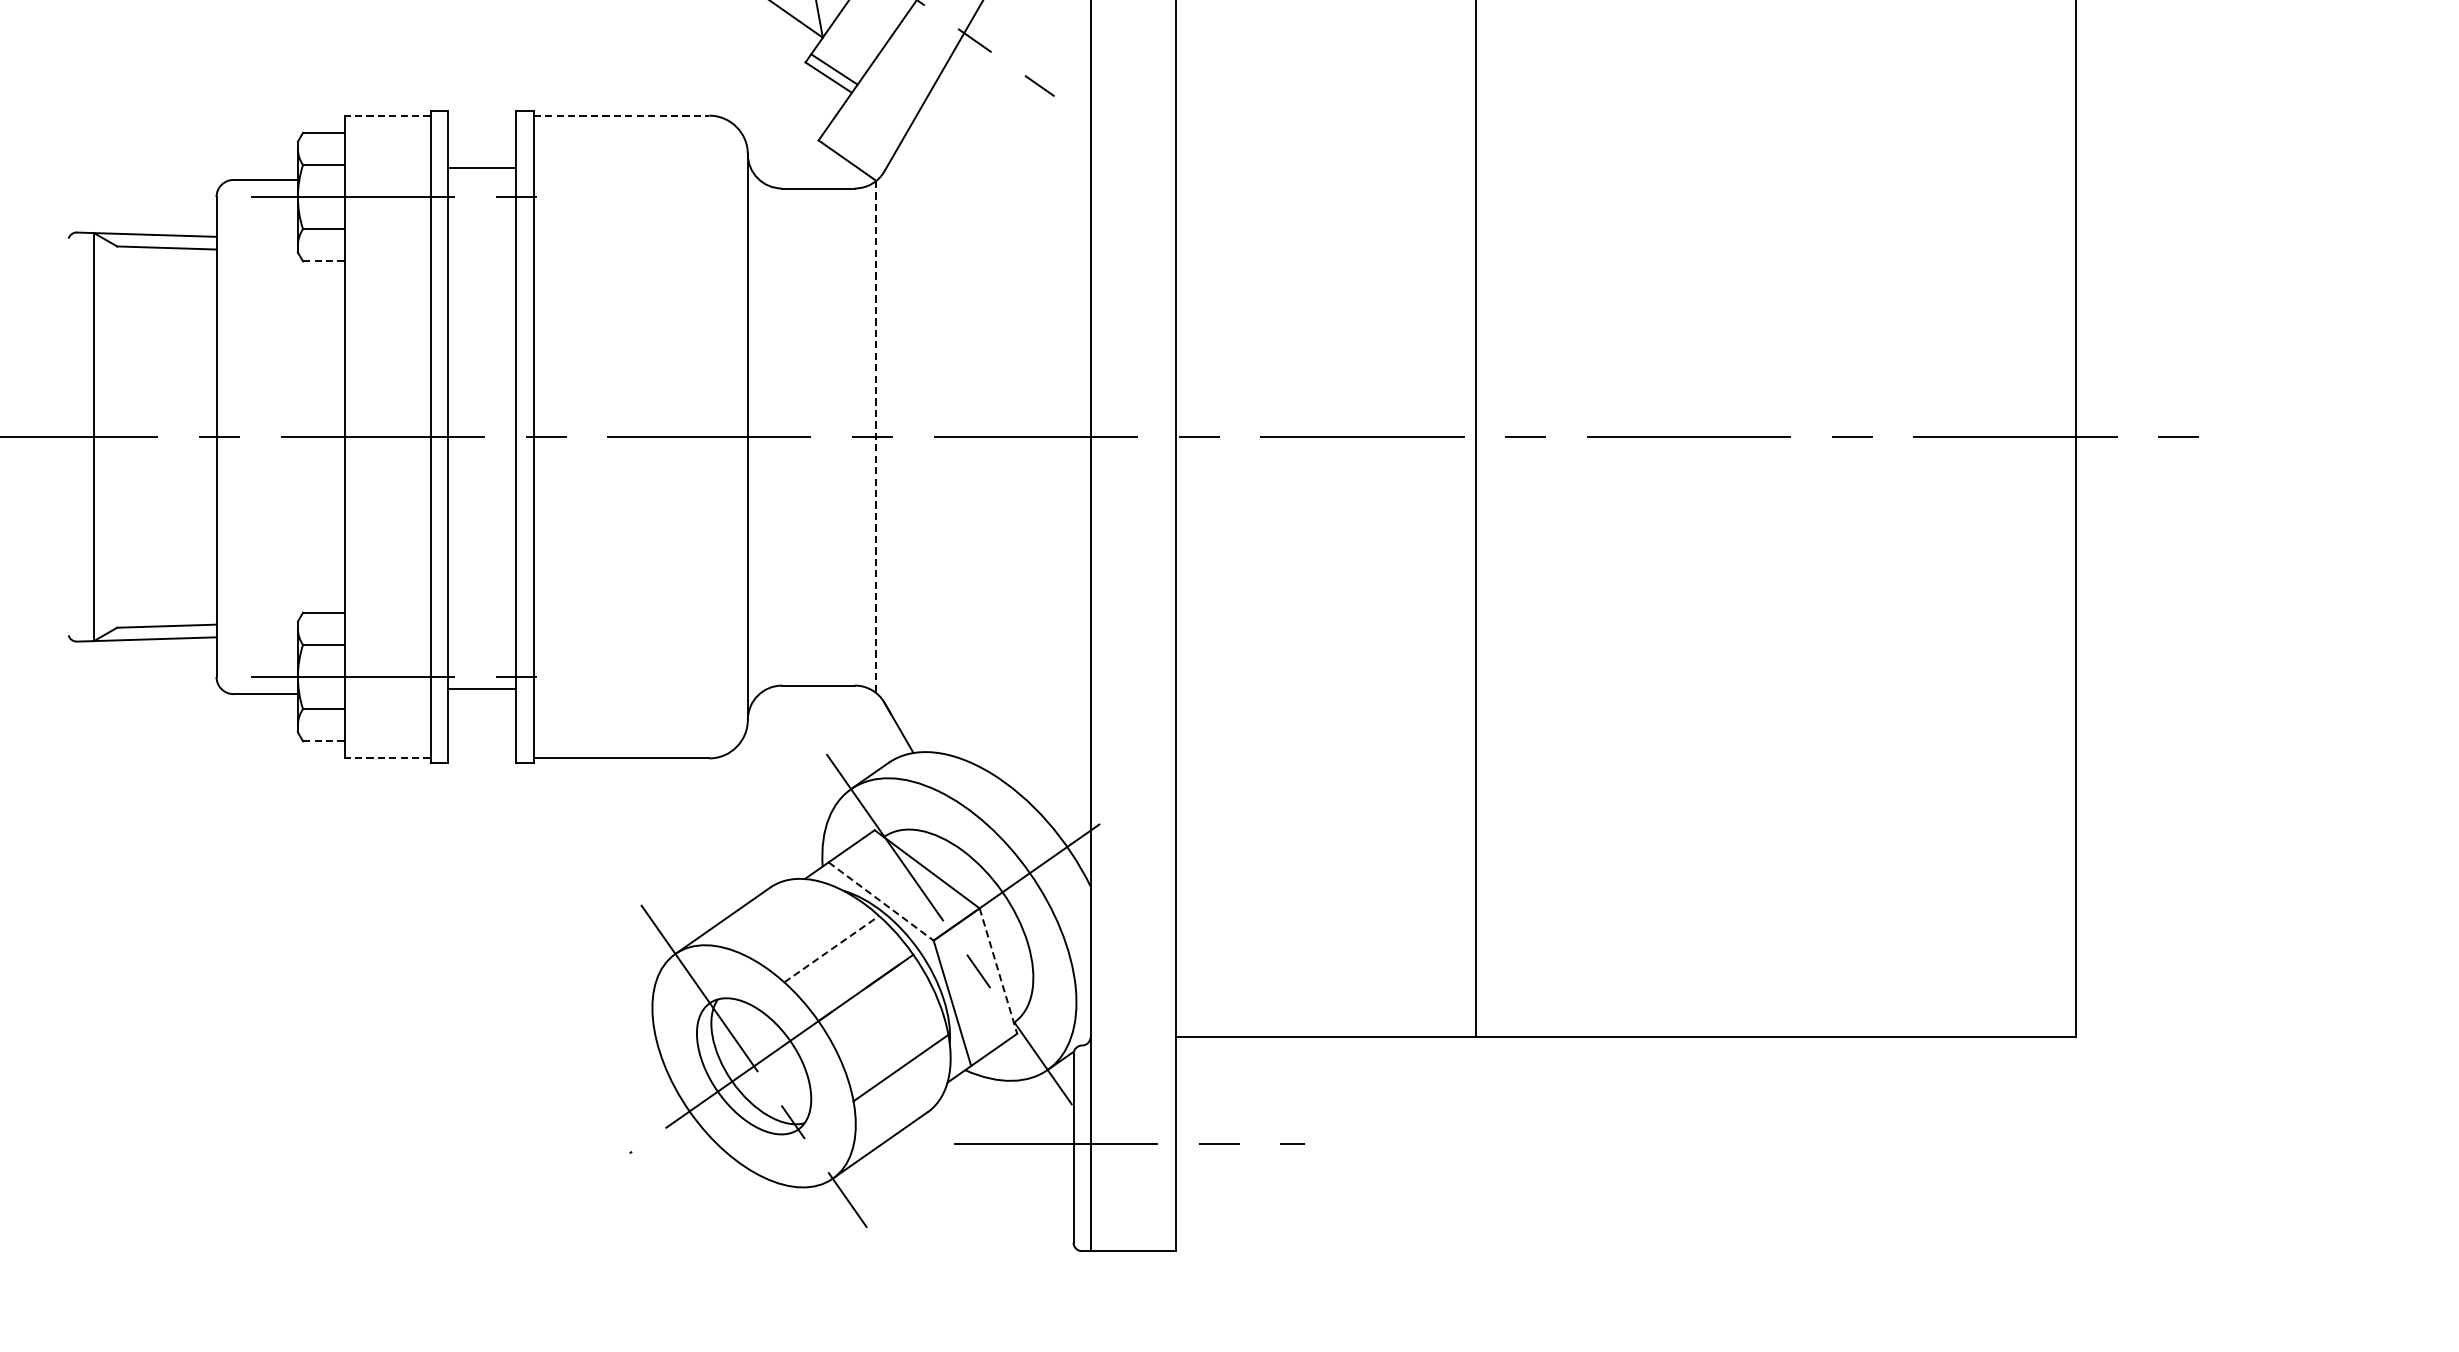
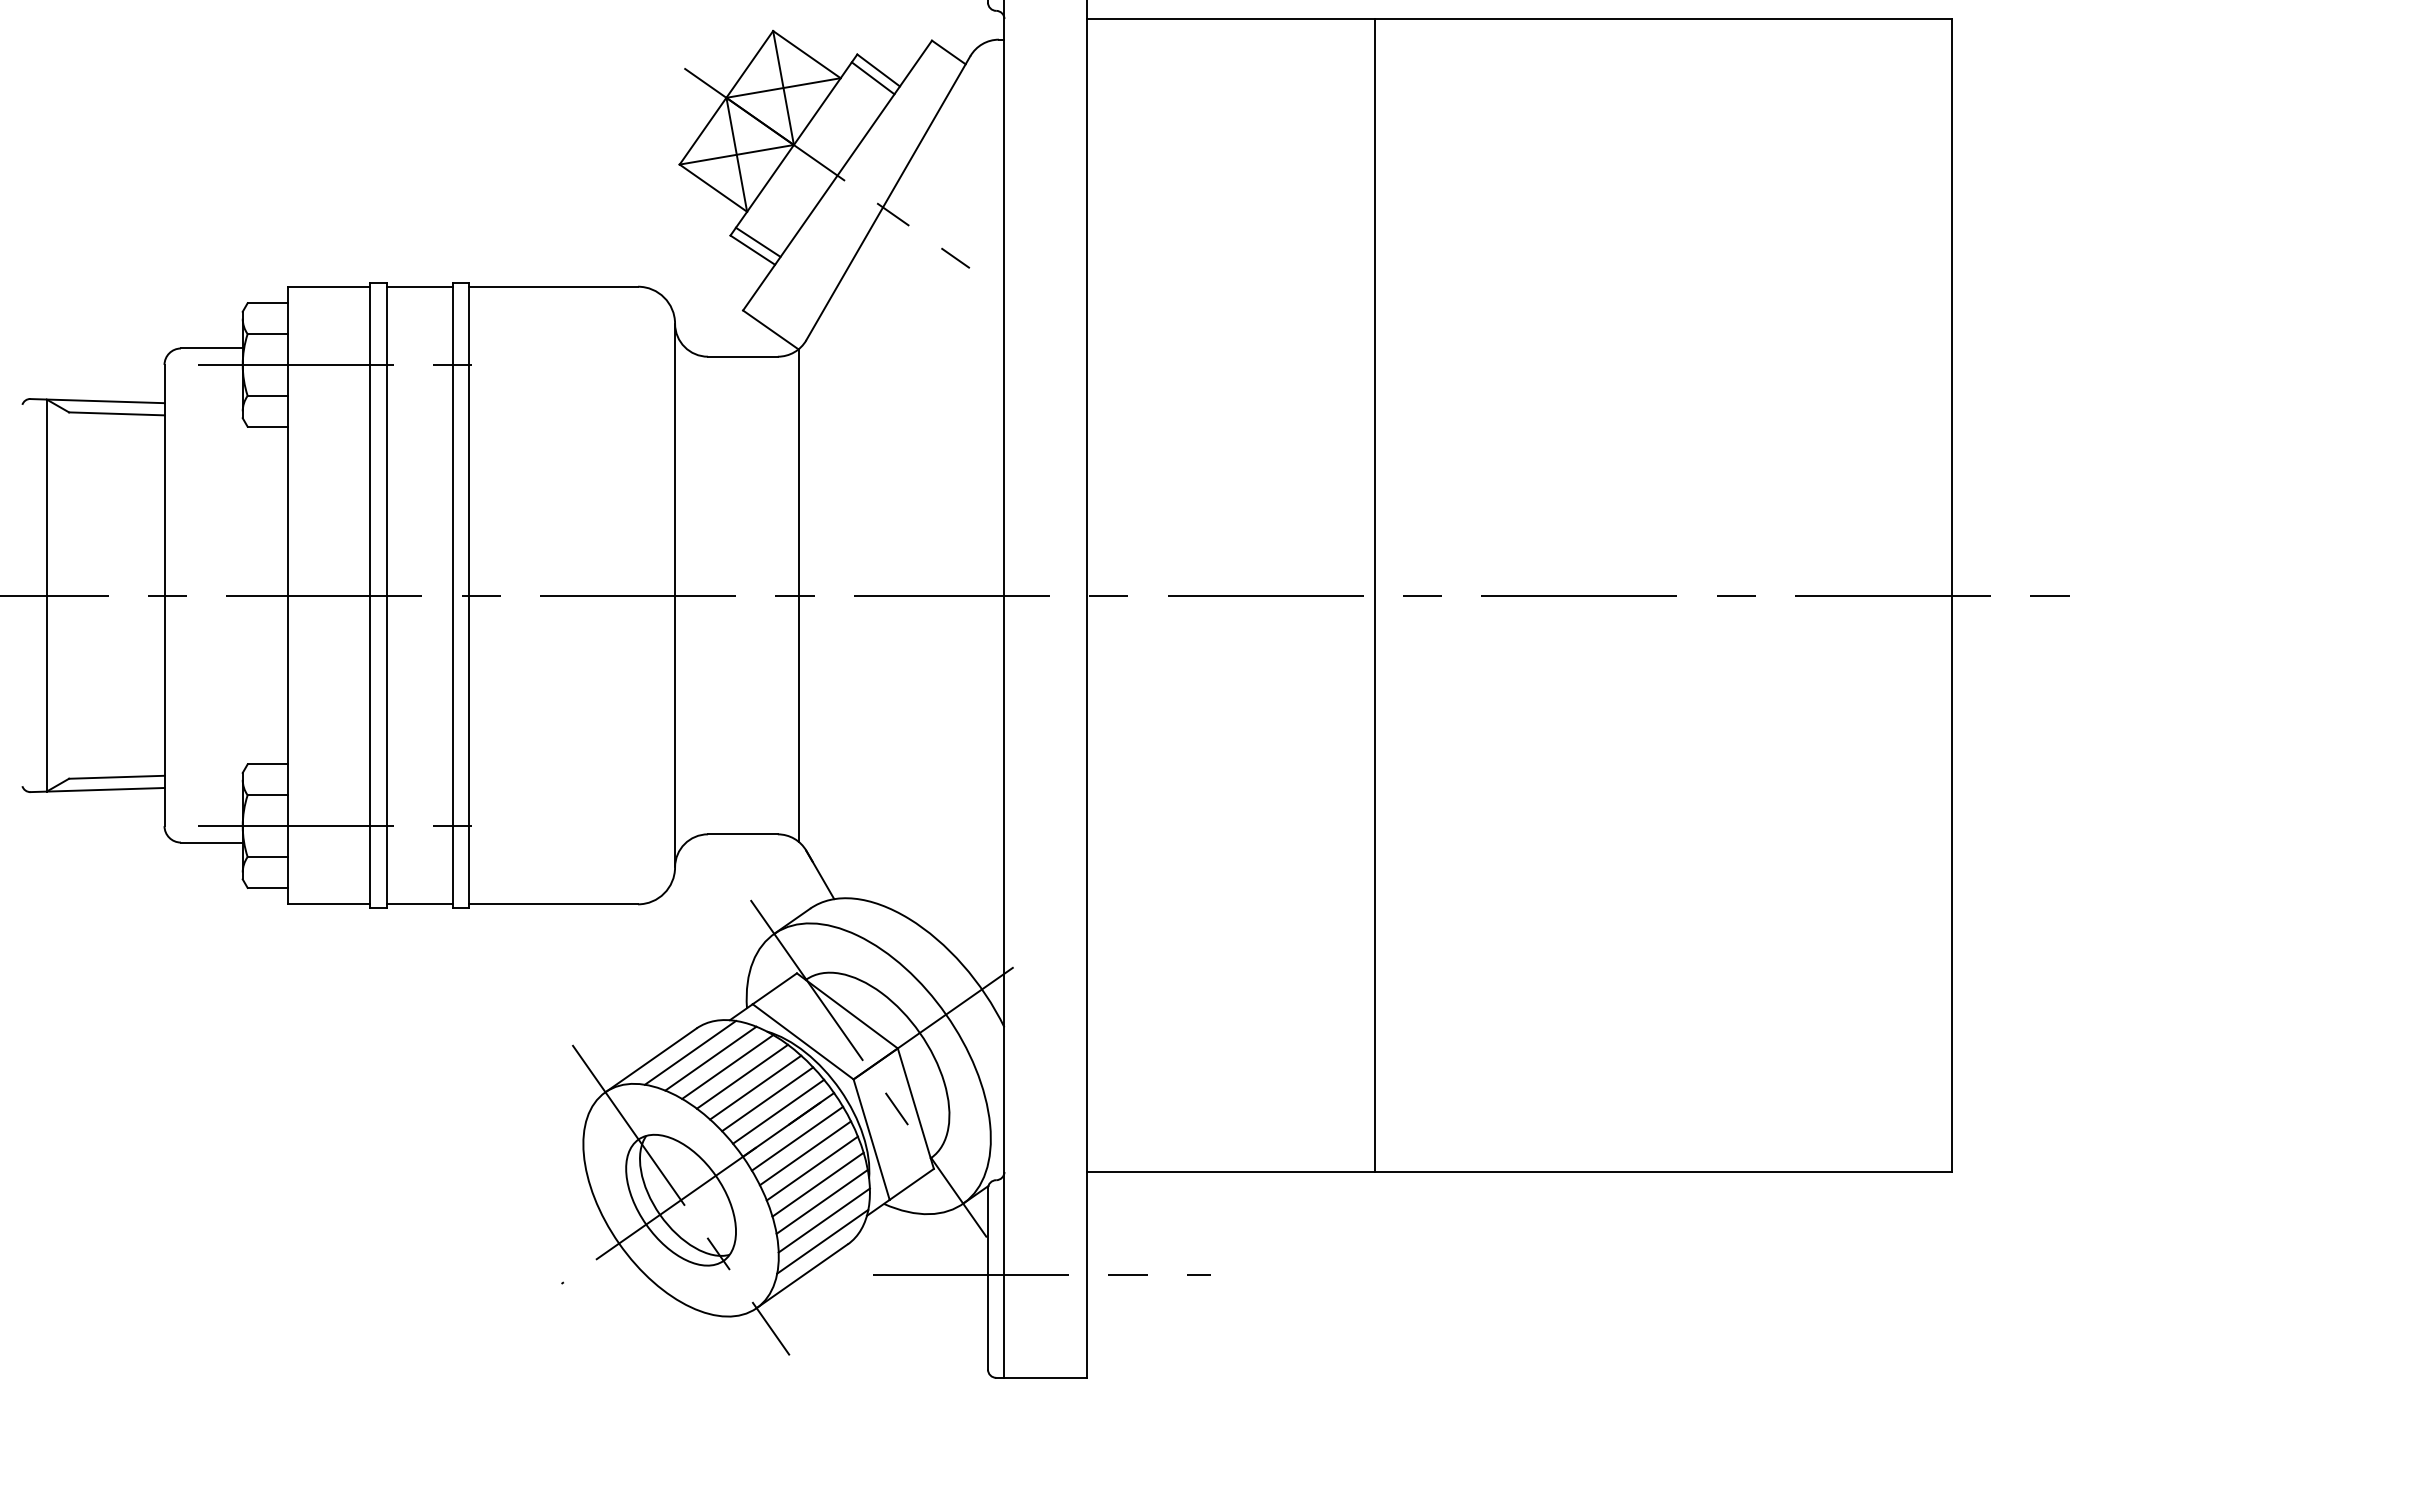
line: (387, 115) -> (328, 286), dashed -> solid
line: (622, 115) -> (554, 286), dashed -> solid
line: (481, 167) -> (419, 286), moved
line: (324, 261) -> (268, 426), dashed -> solid
line: (876, 438) -> (798, 596), dashed -> solid
line: (481, 688) -> (419, 904), moved
line: (324, 740) -> (268, 887), dashed -> solid
line: (387, 758) -> (328, 904), dashed -> solid
line: (881, 901) -> (803, 1041), dashed -> solid
line: (763, 912) -> (690, 1052), added
line: (784, 918) -> (710, 1058), added
line: (802, 927) -> (727, 1066), added
line: (818, 937) -> (742, 1076), added
line: (831, 949) -> (755, 1087), dashed -> solid
line: (844, 961) -> (767, 1099), added
line: (998, 970) -> (915, 1108), dashed -> solid
line: (855, 974) -> (778, 1111), added
line: (875, 1002) -> (797, 1138), added
line: (883, 1017) -> (805, 1153), added
line: (889, 1033) -> (811, 1168), added
line: (896, 1049) -> (817, 1184), added
line: (902, 1087) -> (823, 1220), added
line: (901, 1109) -> (822, 1241), added

